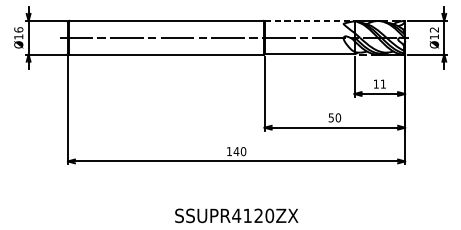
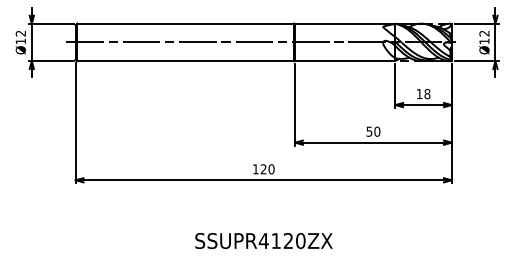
line: (309, 21) -> (345, 24), dashed -> solid
text: (18, 29) -> (20, 33), Ø16 -> Ø12
text: (383, 84) -> (427, 94), 11 -> 18
text: (236, 151) -> (263, 169), 140 -> 120

